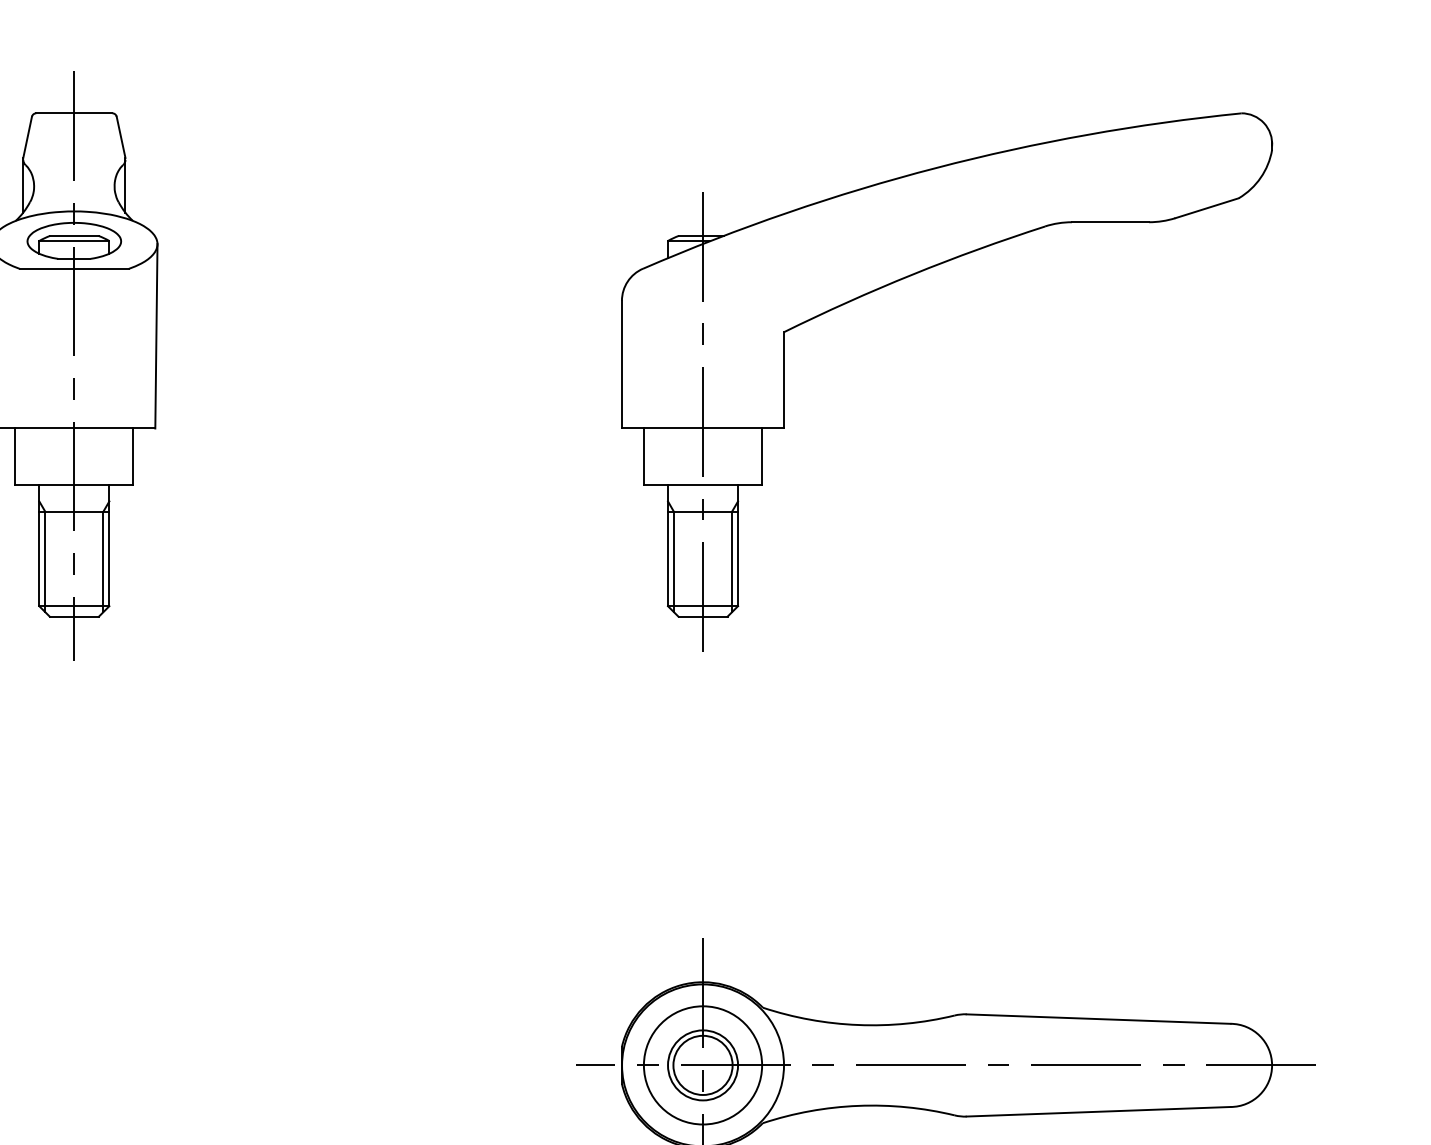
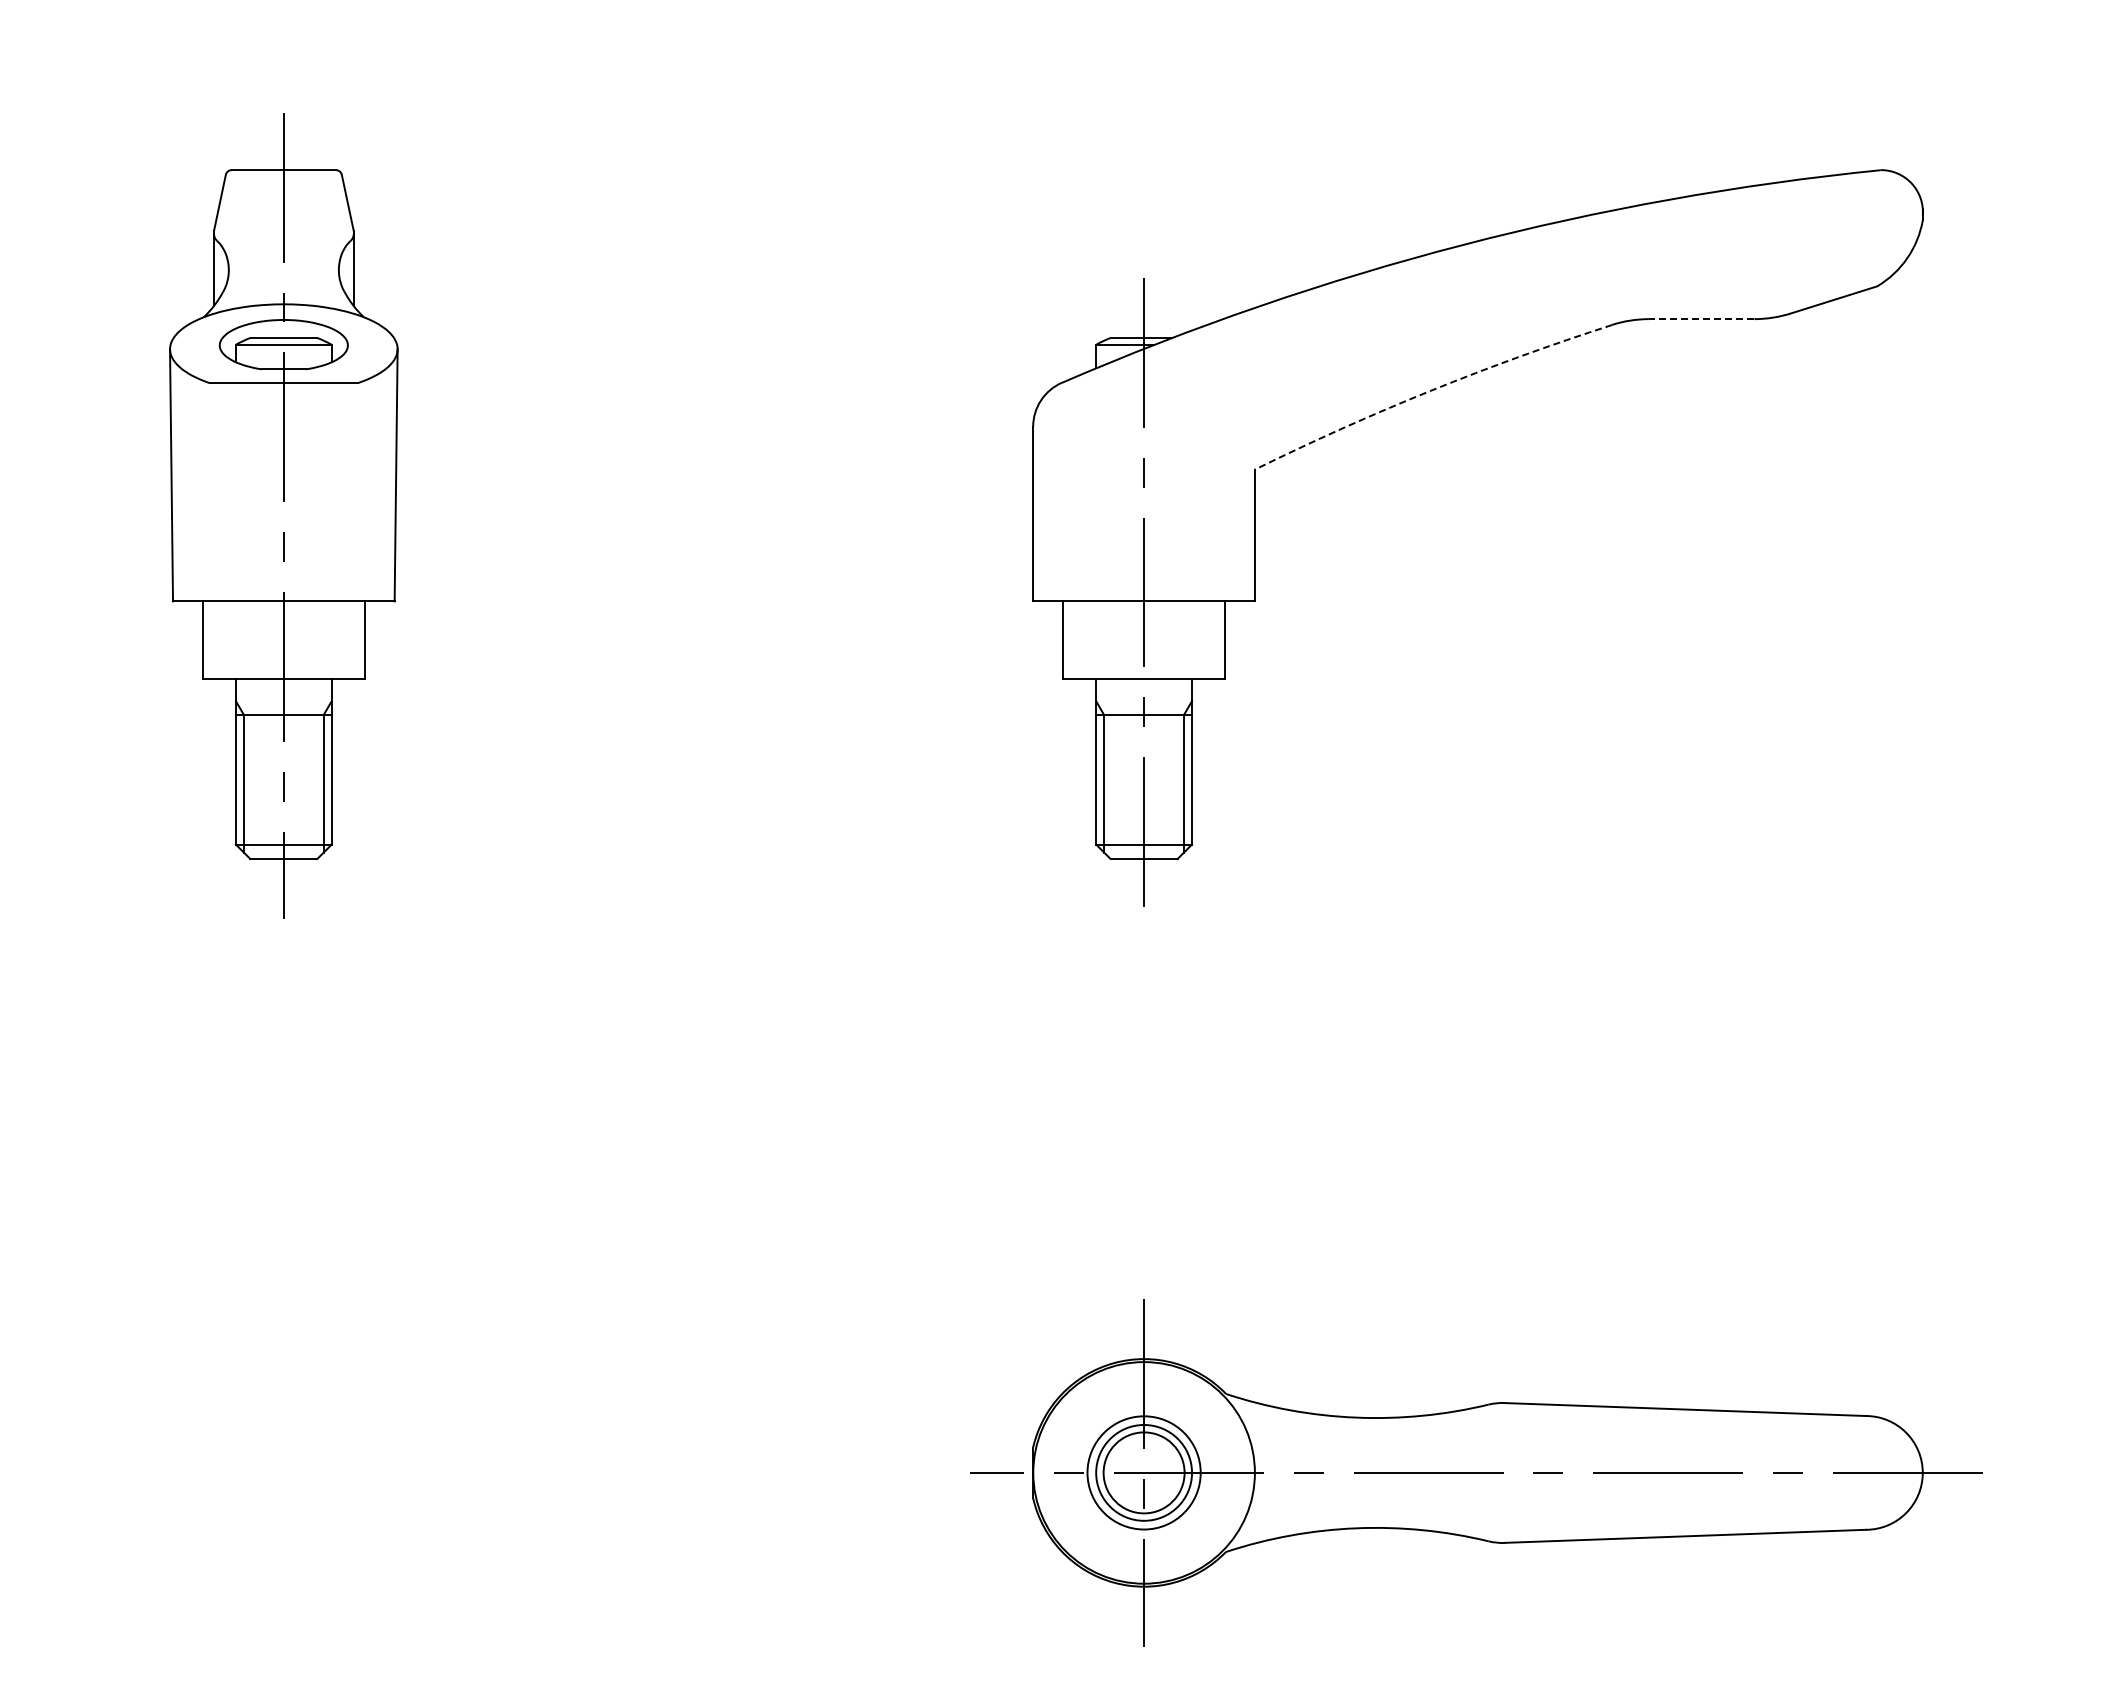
line: (1110, 222) -> (1701, 319), solid -> dashed
arc: (912, 274) -> (1430, 390), solid -> dashed
circle: (702, 1065) -> (1143, 1472), size x0.7

